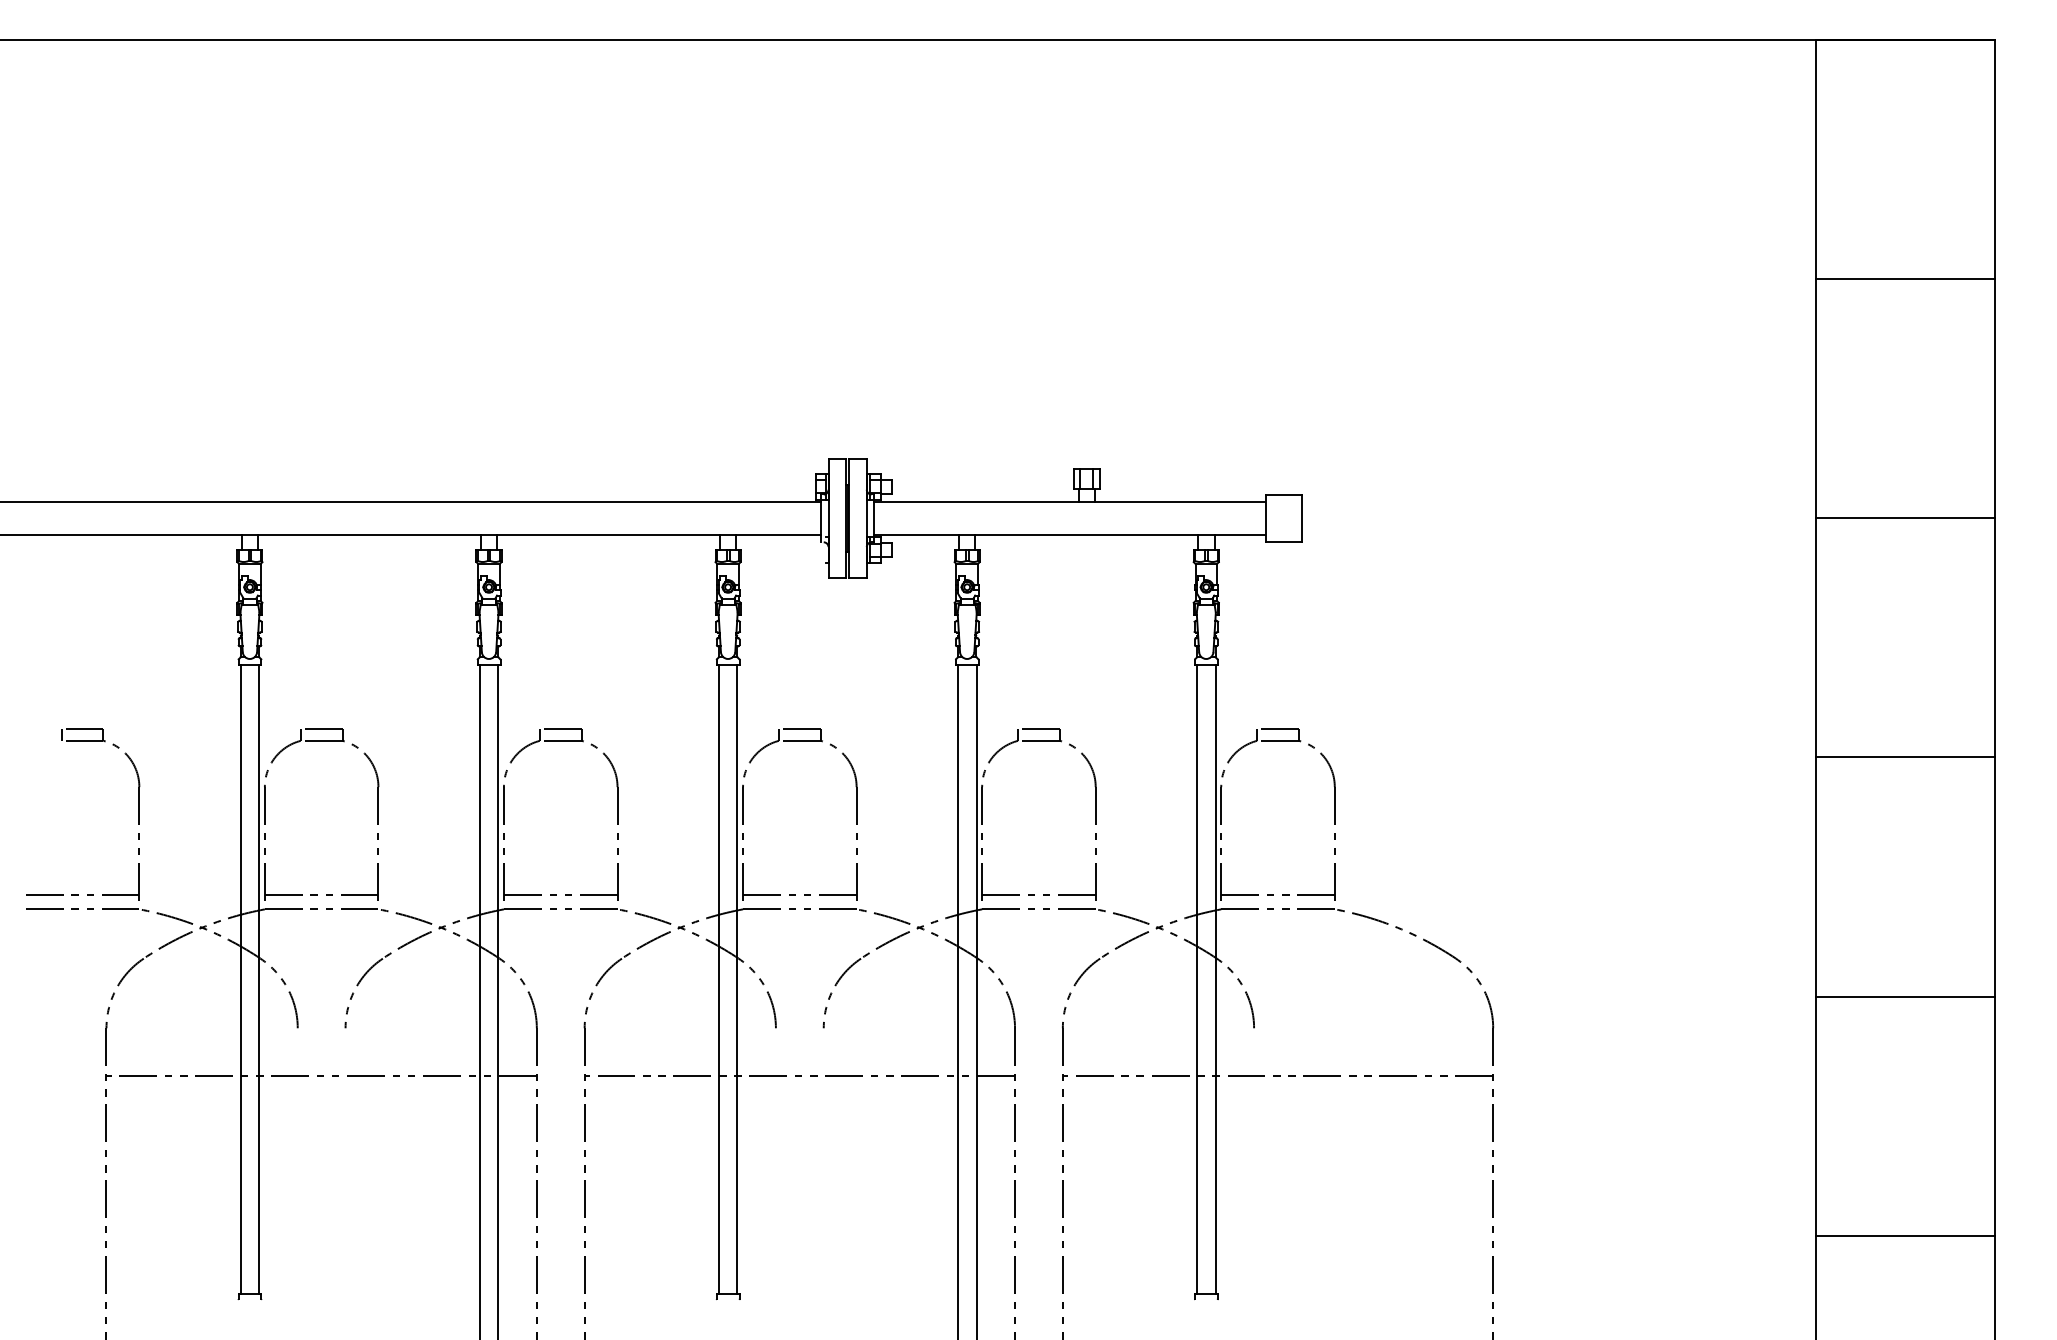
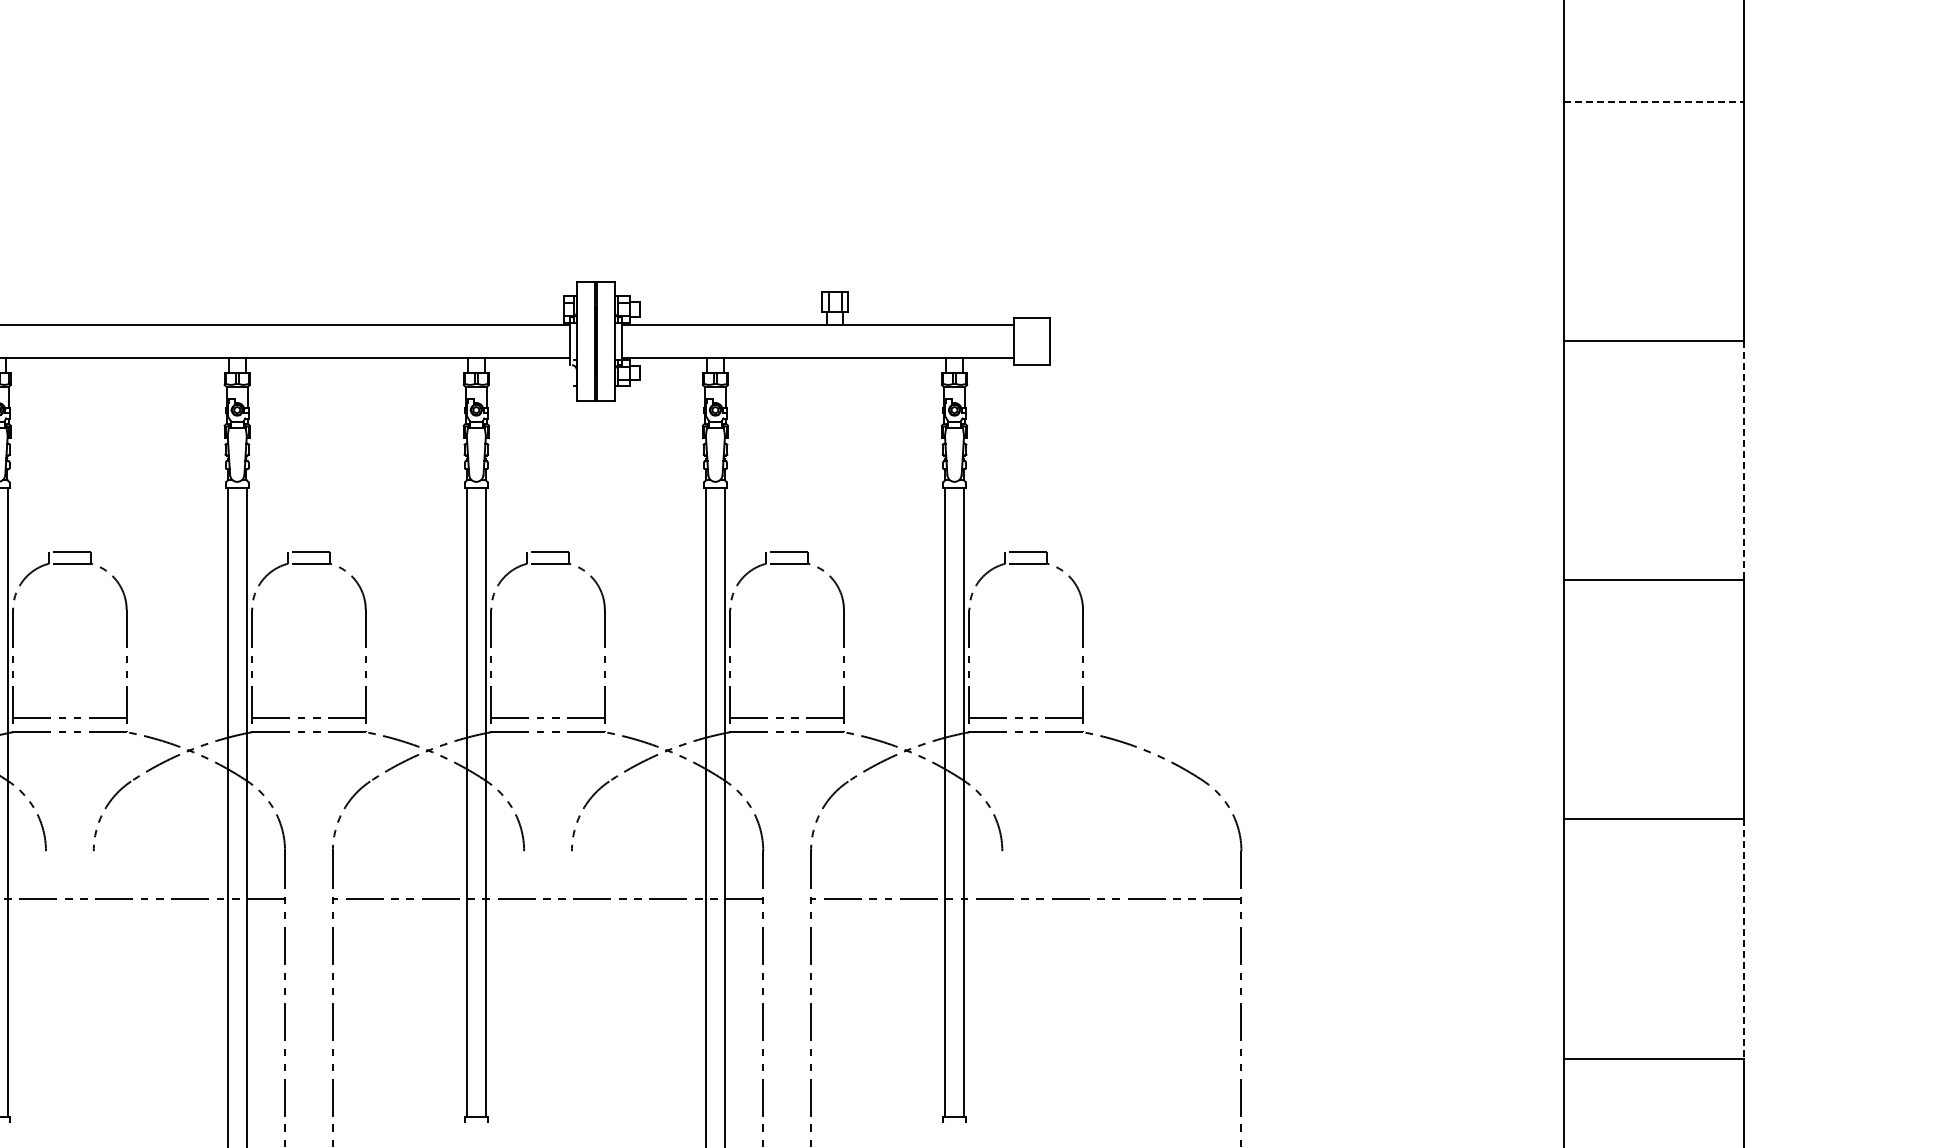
line: (1905, 279) -> (1653, 102), solid -> dashed
line: (1995, 637) -> (1743, 460), solid -> dashed
line: (1995, 1116) -> (1743, 939), solid -> dashed

